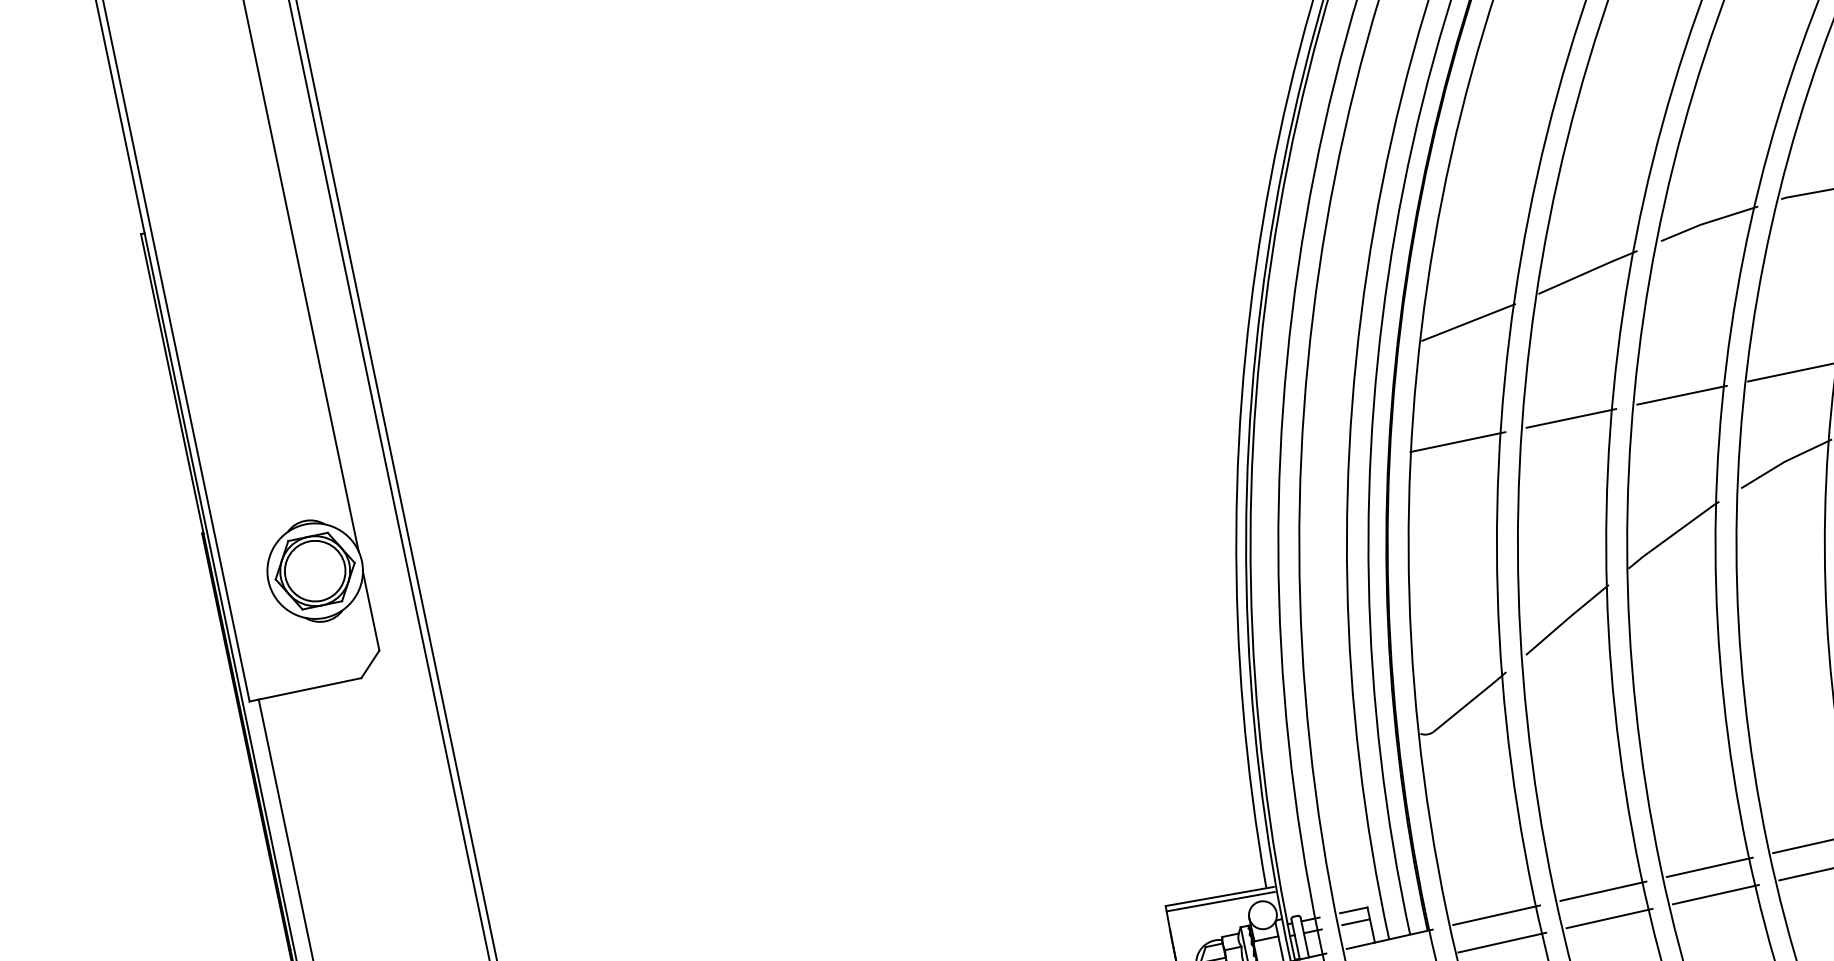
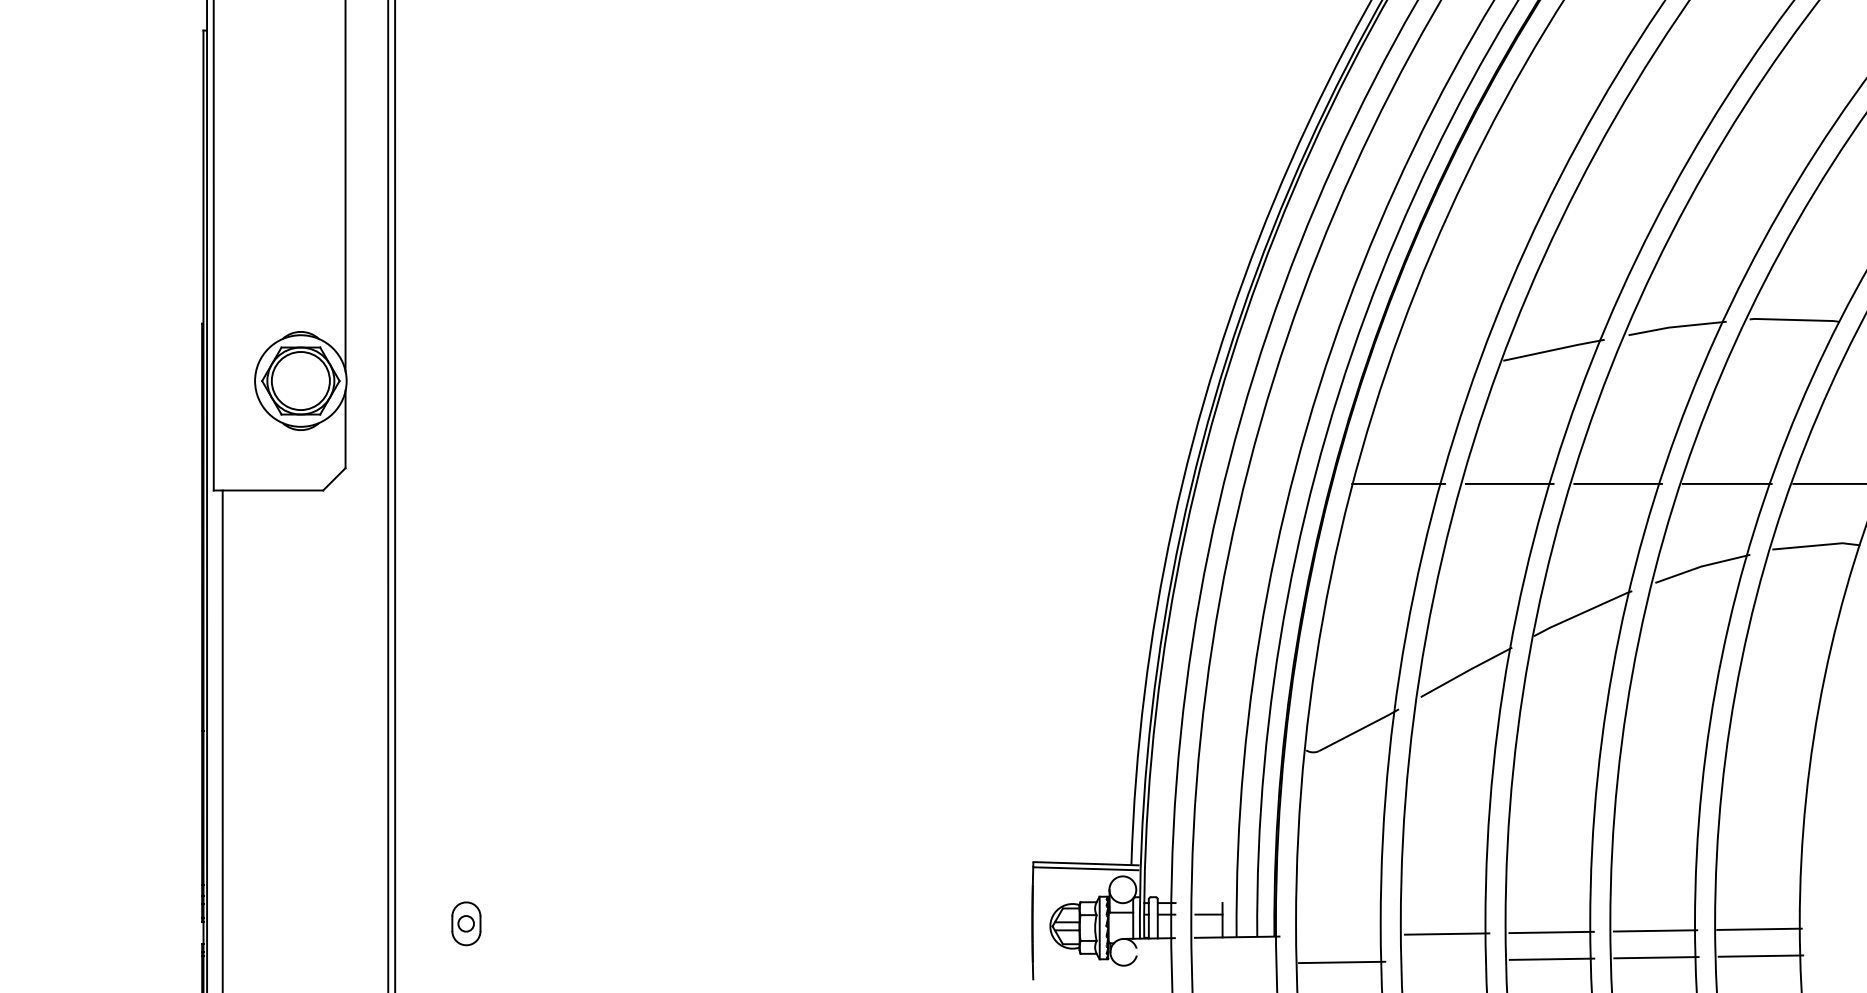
line: (1468, 322) -> (1432, 373), removed
line: (1353, 910) -> (1208, 903), removed
line: (1495, 915) -> (1341, 935), removed
line: (1609, 918) -> (1447, 960), removed

